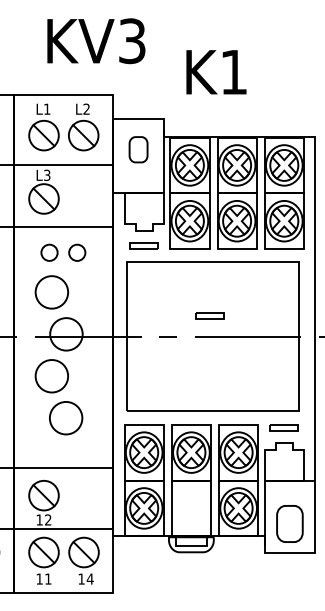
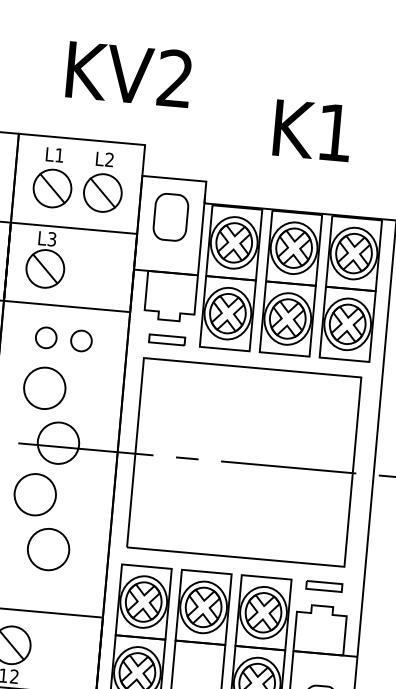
text: (132, 41) -> (175, 79), KV3 -> KV2
text: (216, 72) -> (312, 131), moved
part: (138, 149) -> (170, 216), size x1.43
part: (209, 315) -> (242, 435), removed

